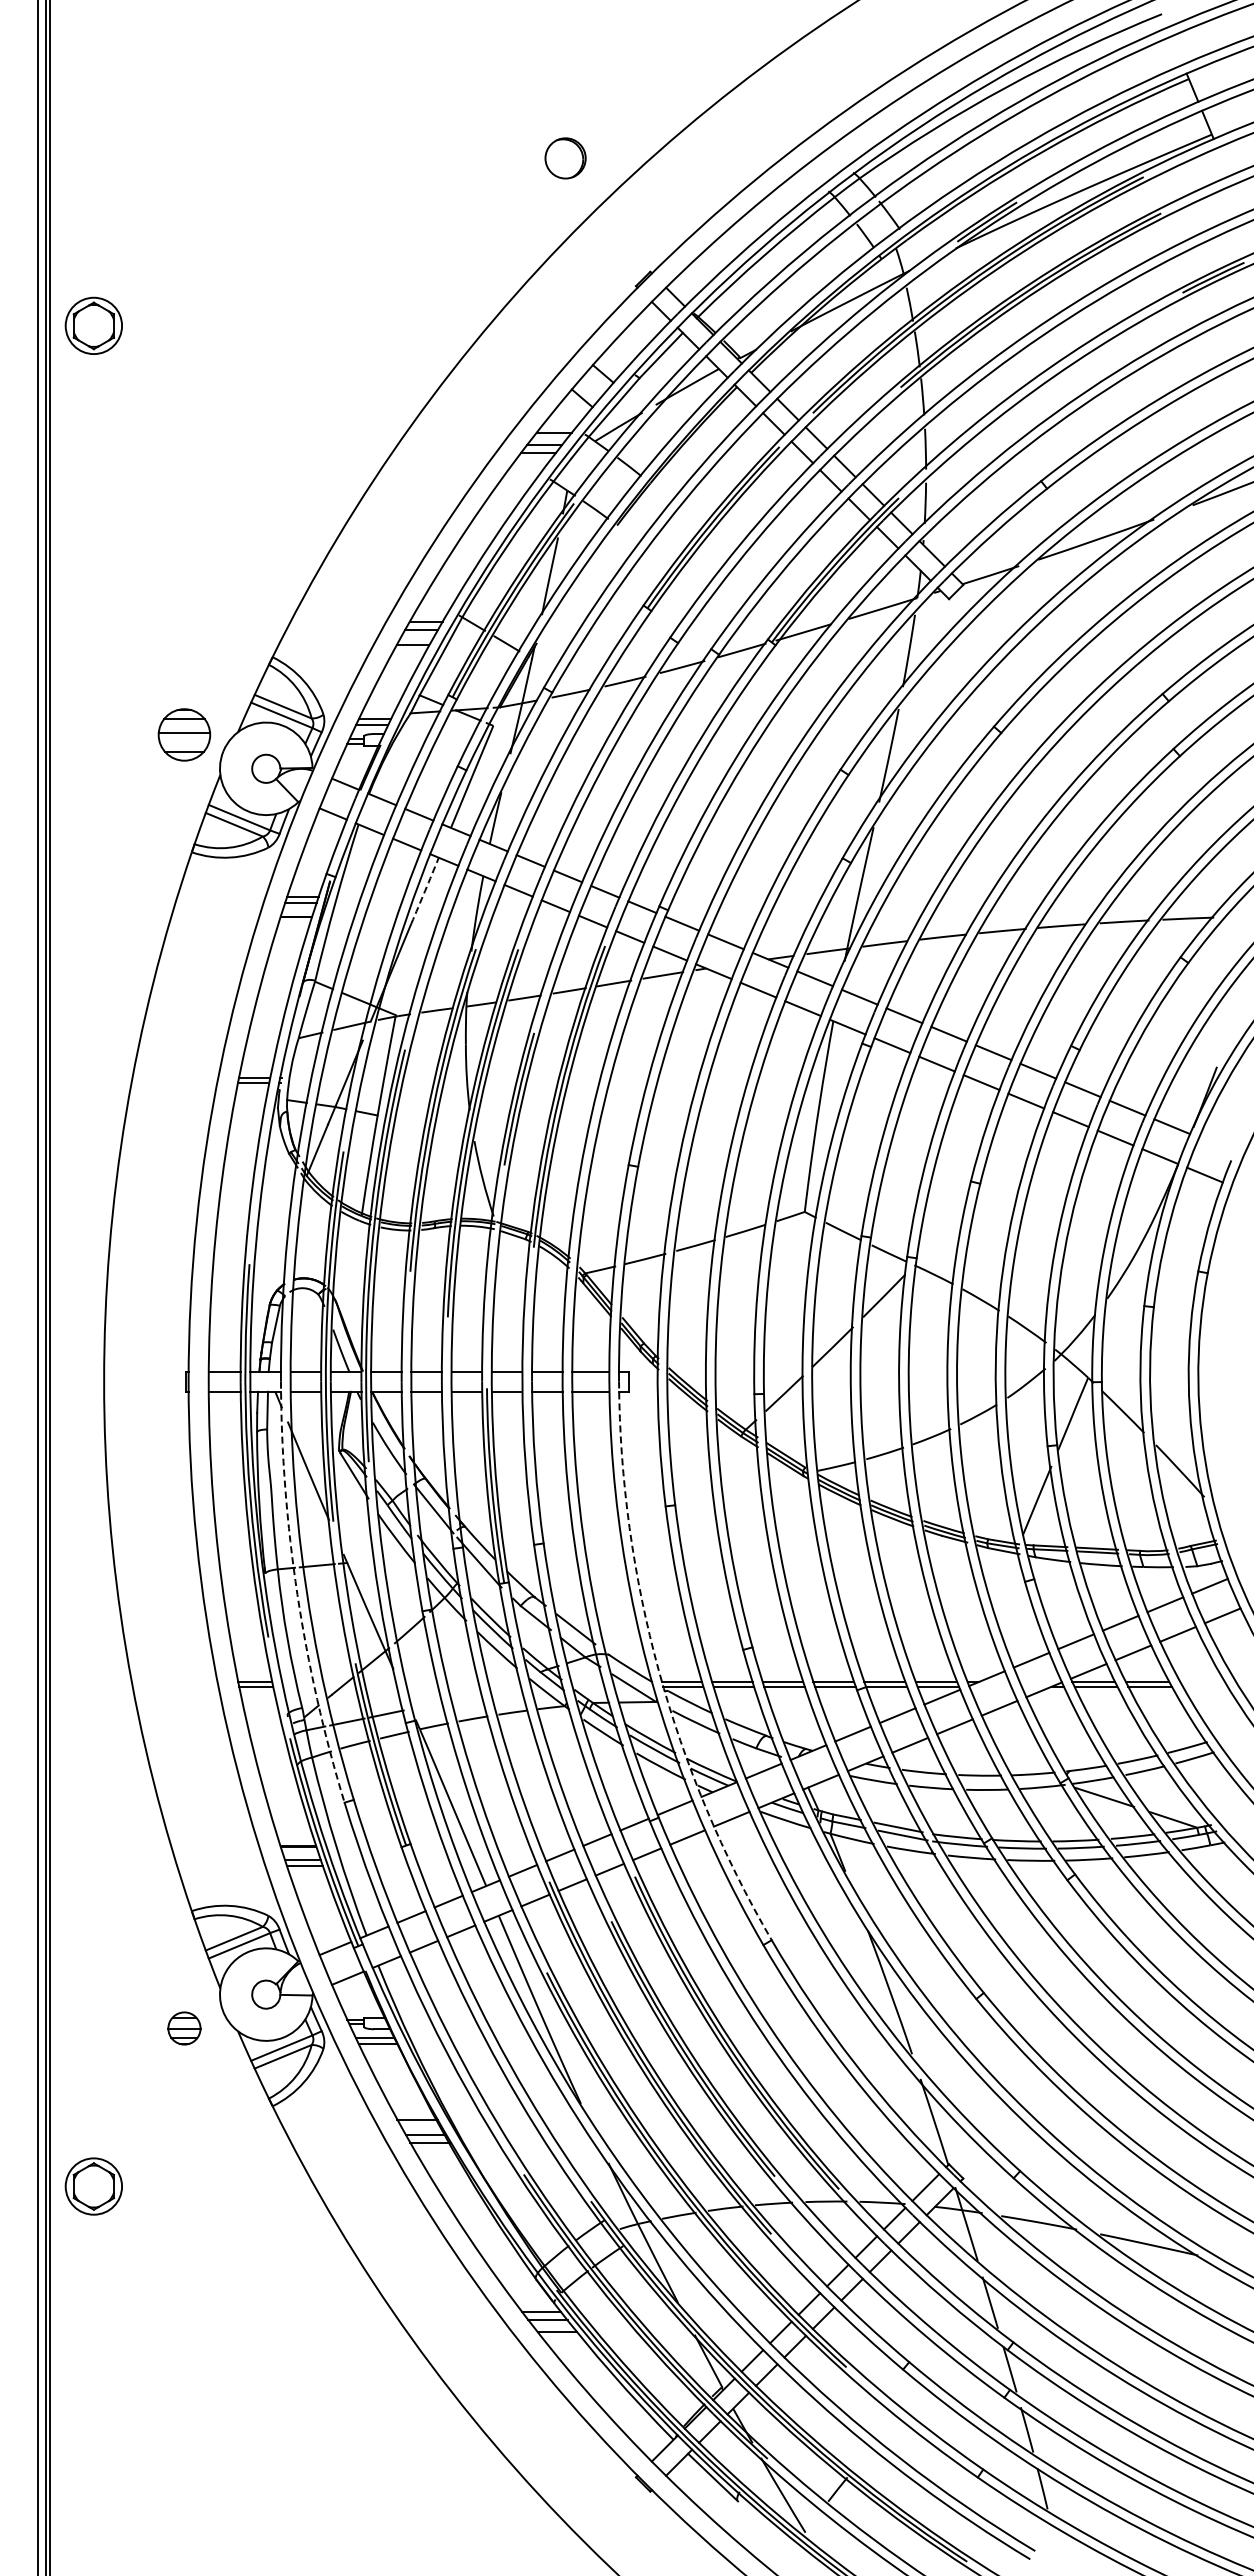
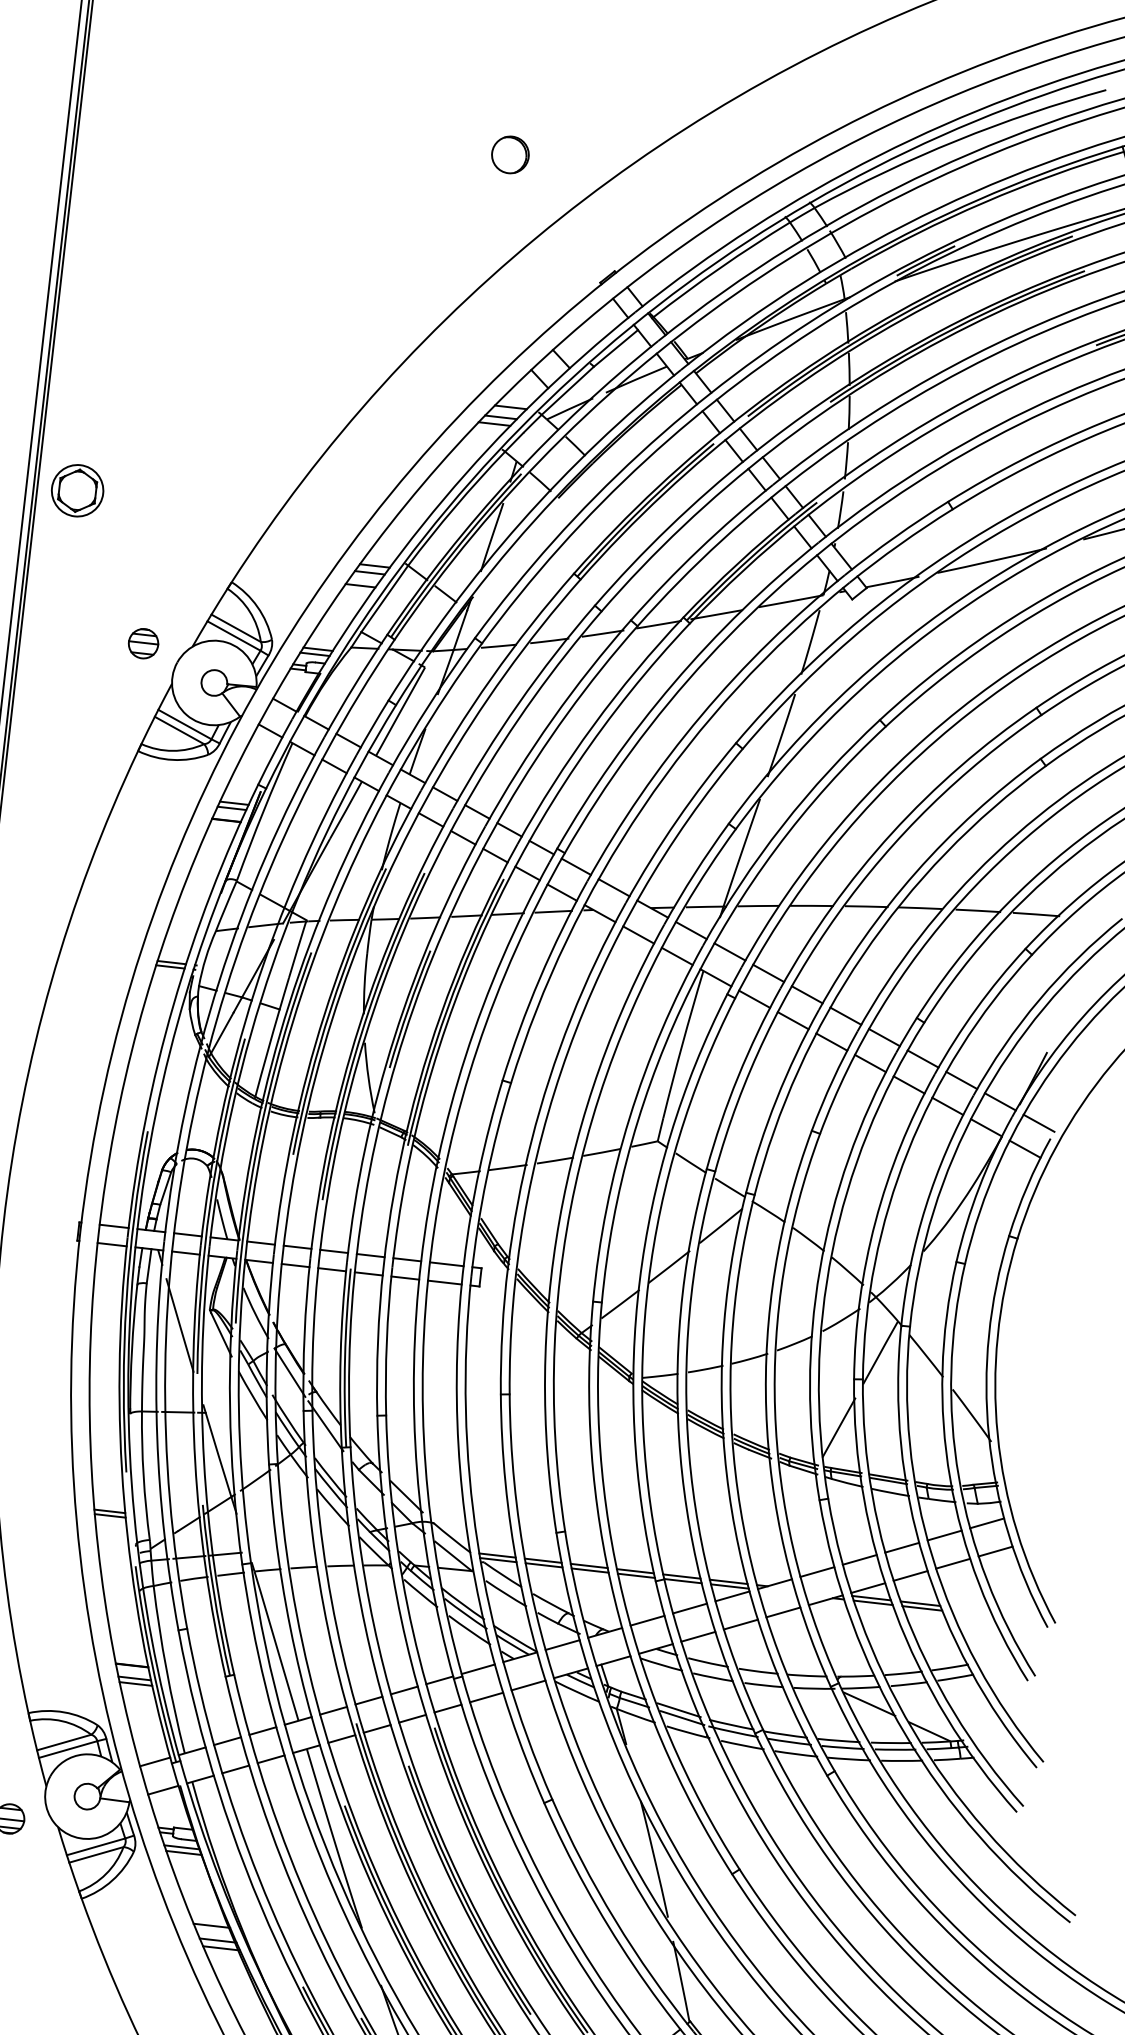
part: (565, 158) -> (510, 155), moved
part: (93, 325) -> (77, 490), moved
part: (184, 734) -> (143, 643), size x0.62
arc: (425, 890) -> (346, 810), dashed -> solid
line: (1216, 1144) -> (1038, 1122), added
arc: (297, 1594) -> (157, 1436), dashed -> solid
arc: (658, 1670) -> (477, 1542), dashed -> solid

